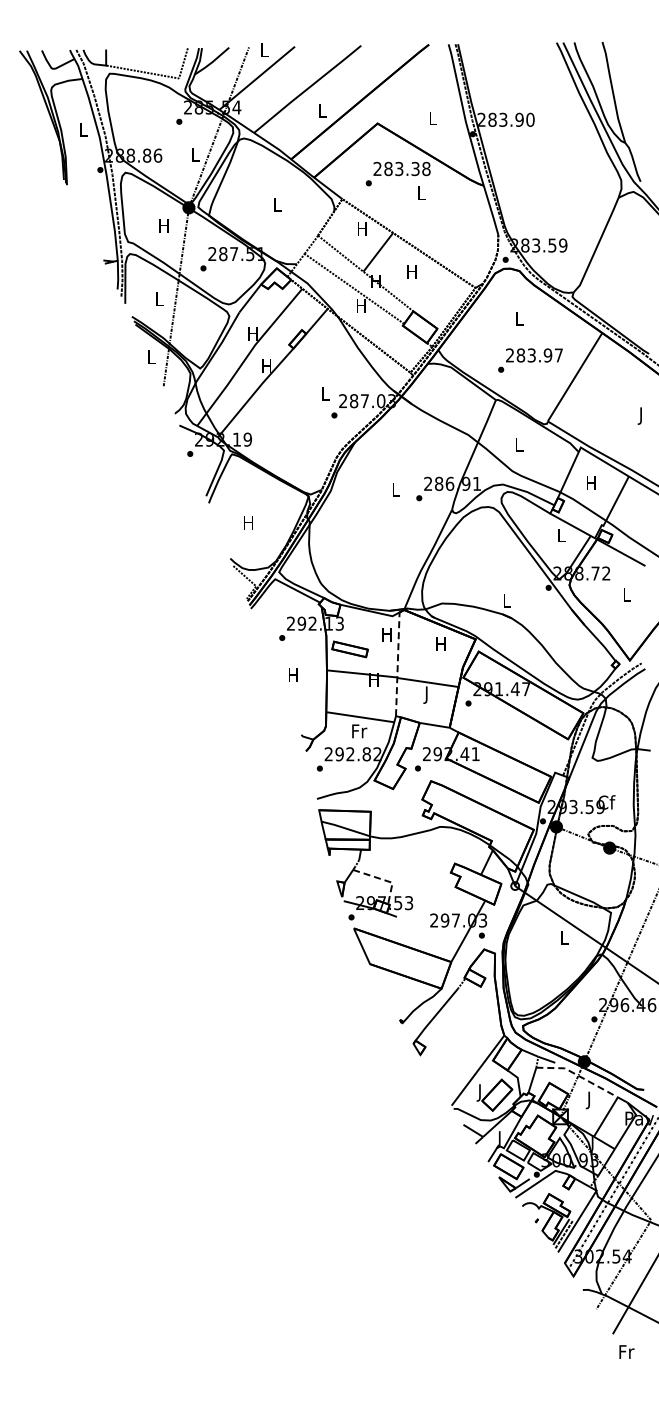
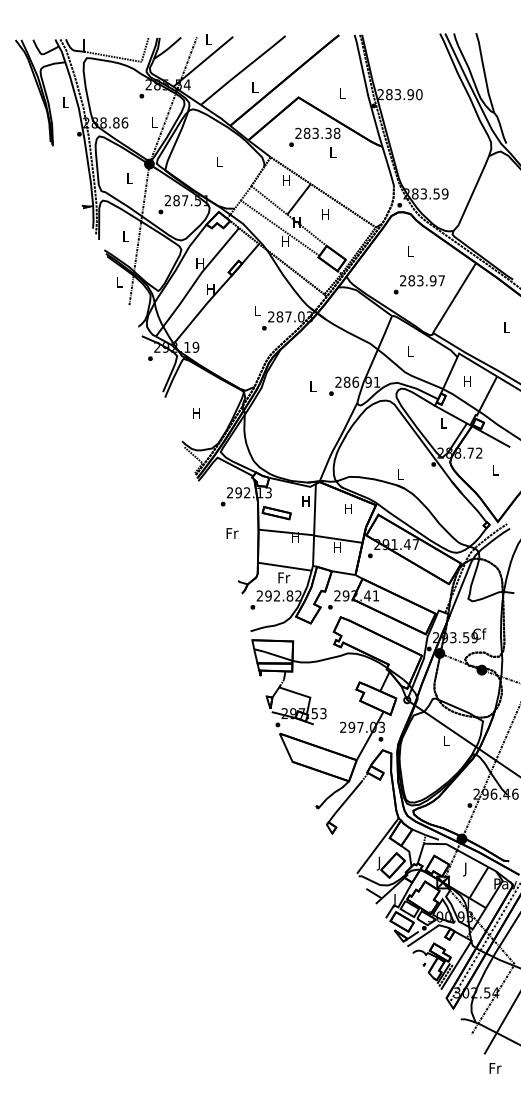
text: (163, 225) -> (129, 178), H -> L
text: (641, 415) -> (507, 328), J -> L
line: (397, 664) -> (314, 525), dashed -> solid
text: (293, 675) -> (232, 533), H -> Fr
text: (426, 694) -> (337, 548), J -> H
line: (384, 880) -> (303, 695), dashed -> solid
line: (578, 1075) -> (457, 849), dashed -> solid

